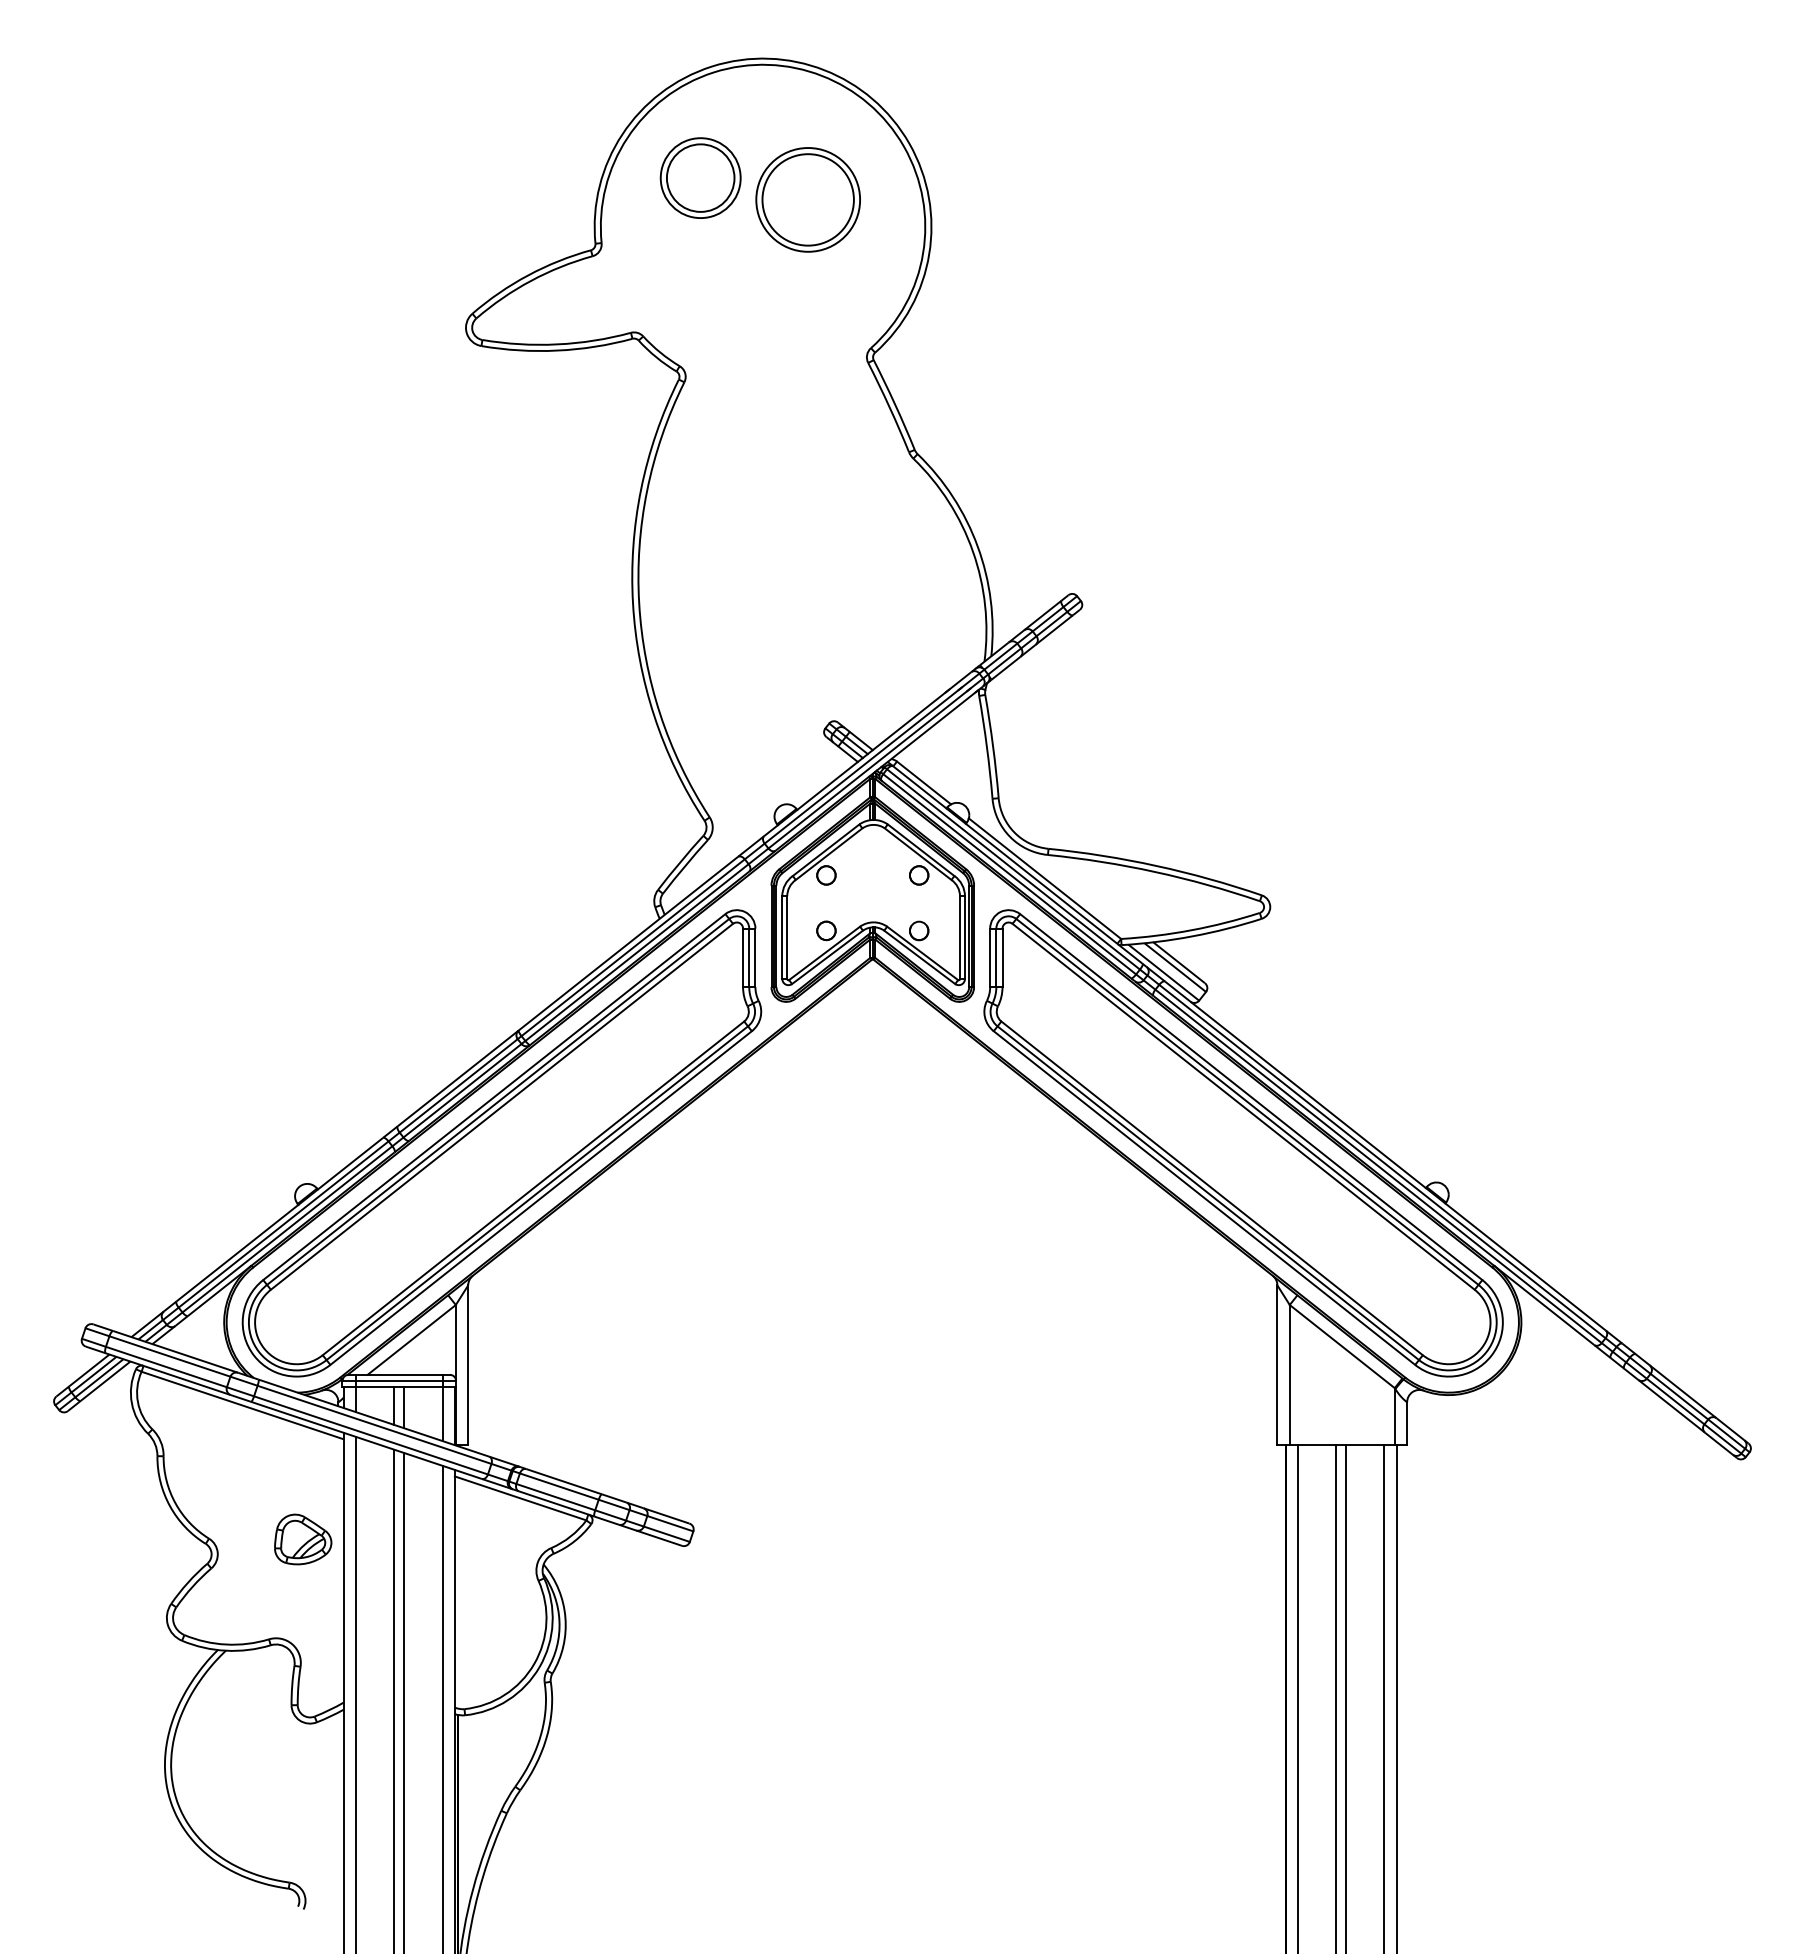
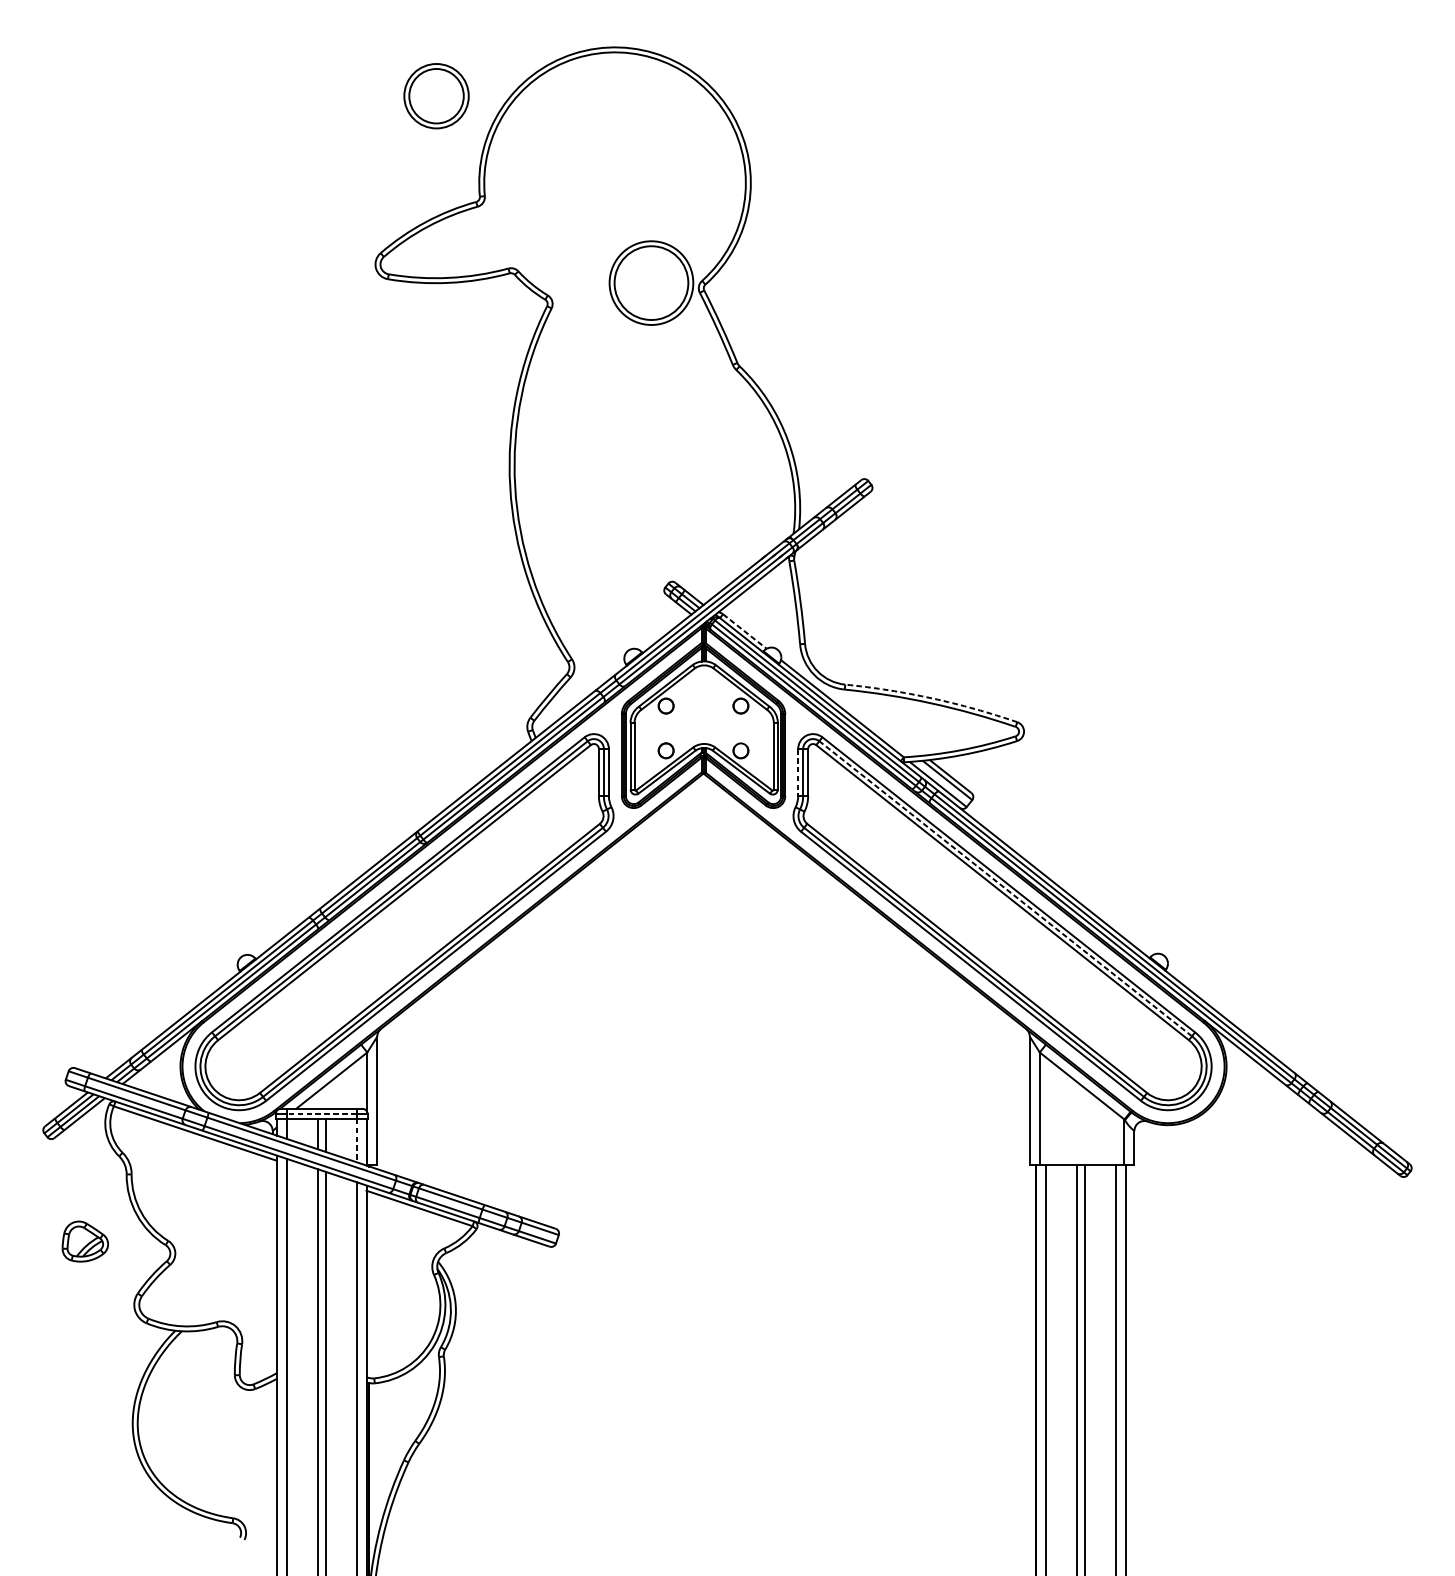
part: (700, 177) -> (436, 95), moved
part: (807, 199) -> (650, 282), moved
line: (924, 783) -> (745, 631), solid -> dashed
arc: (1156, 865) -> (932, 698), solid -> dashed
line: (990, 958) -> (798, 773), solid -> dashed
line: (1247, 1101) -> (1005, 888), solid -> dashed
line: (398, 1381) -> (321, 1114), solid -> dashed
line: (442, 1414) -> (356, 1140), solid -> dashed
part: (303, 1539) -> (85, 1241), moved

